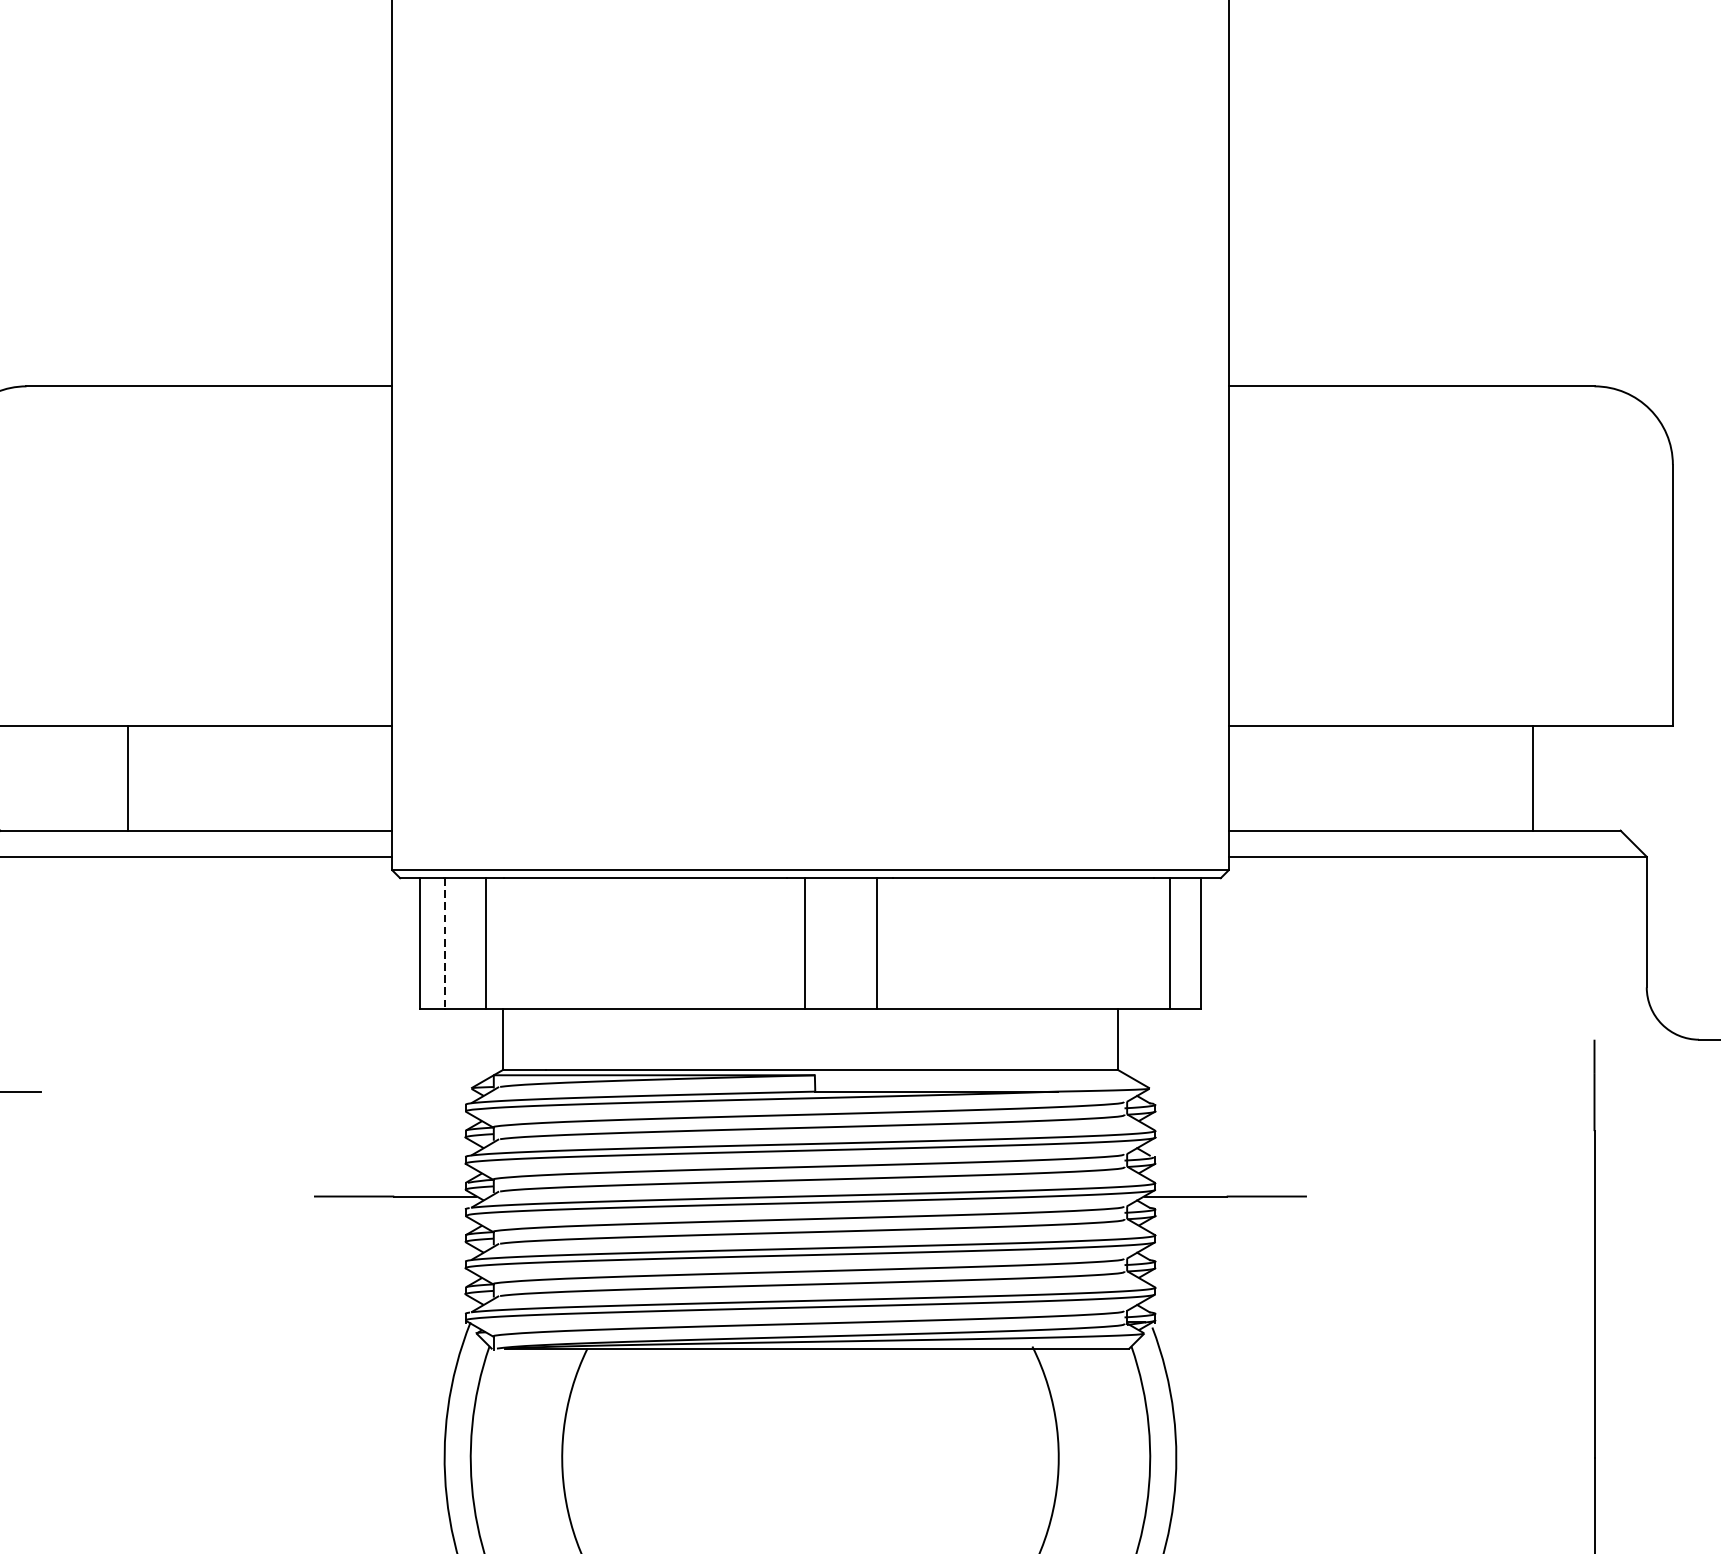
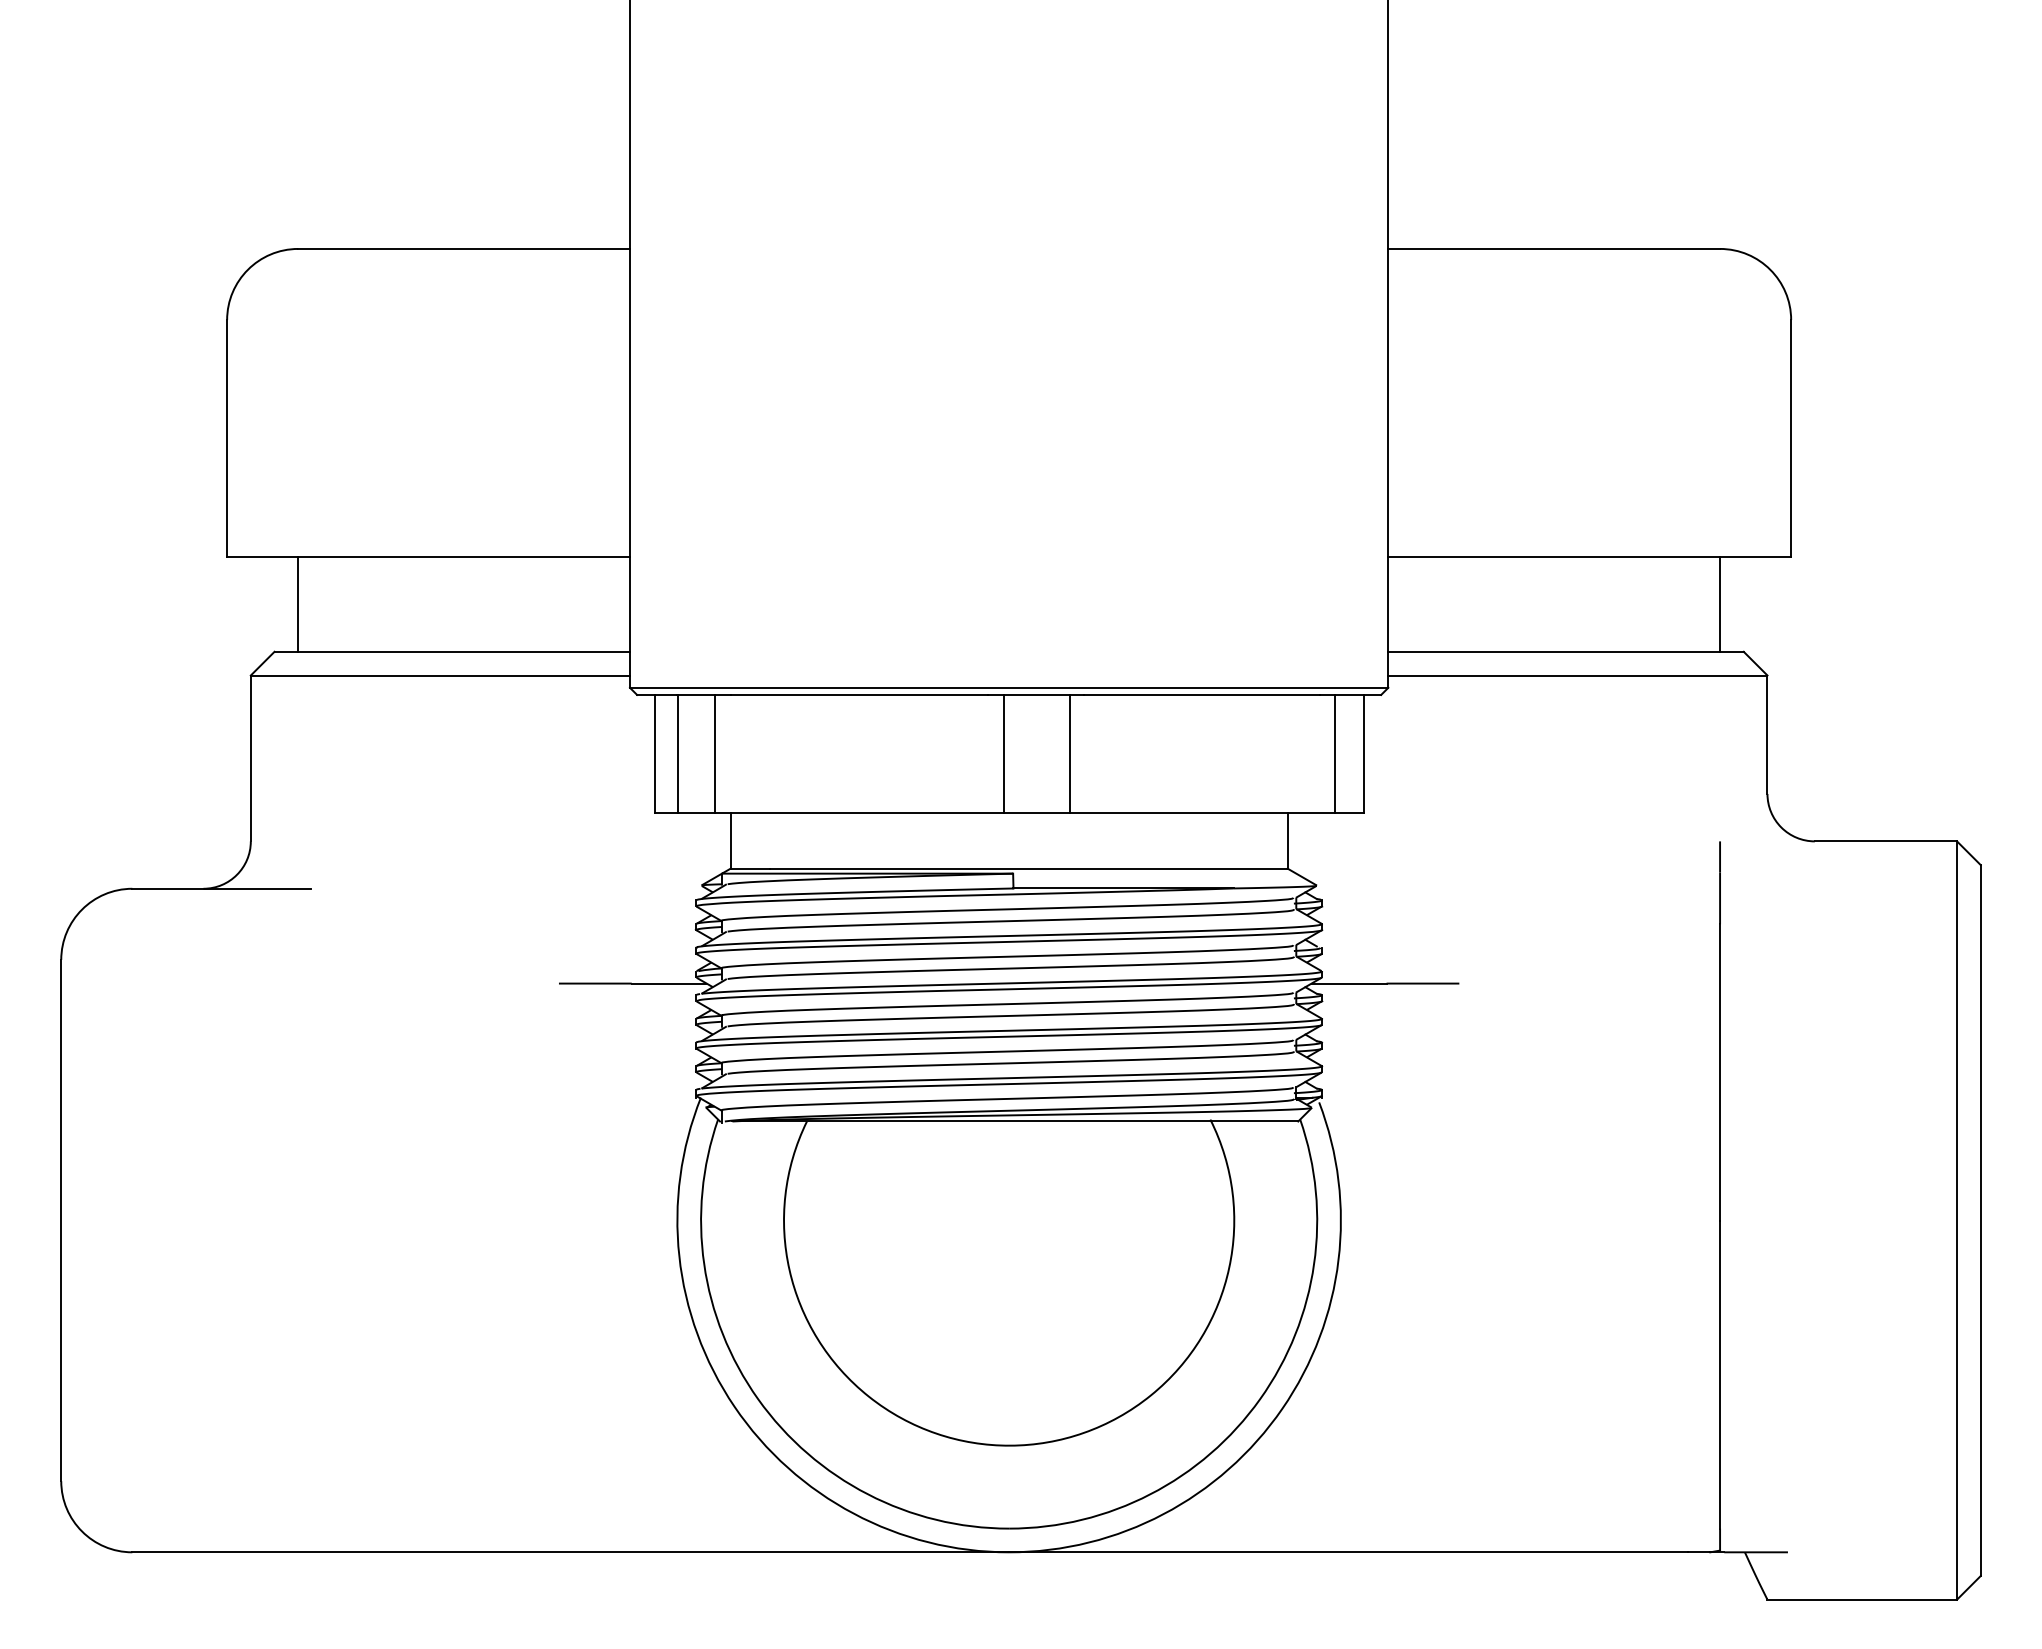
line: (128, 778) -> (298, 604), moved
line: (1533, 778) -> (1720, 604), moved
line: (445, 943) -> (678, 754), dashed -> solid

